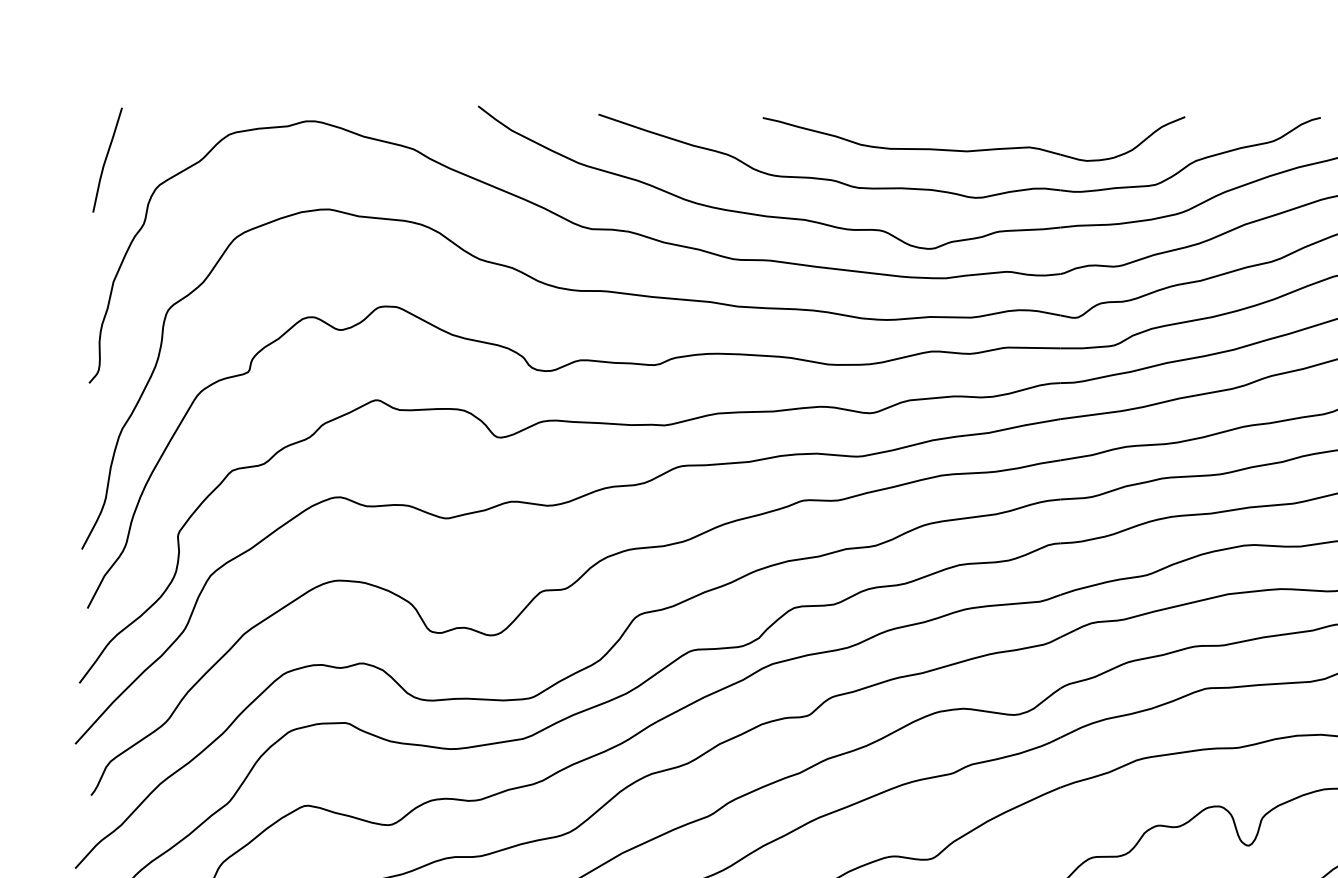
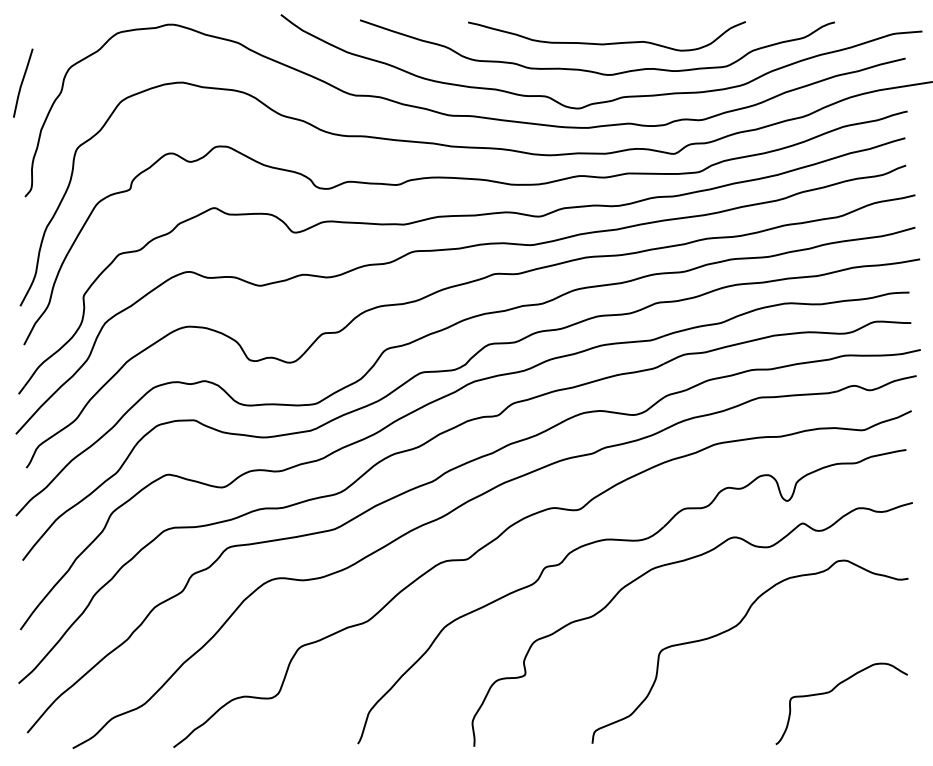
line: (107, 159) -> (23, 82), moved

